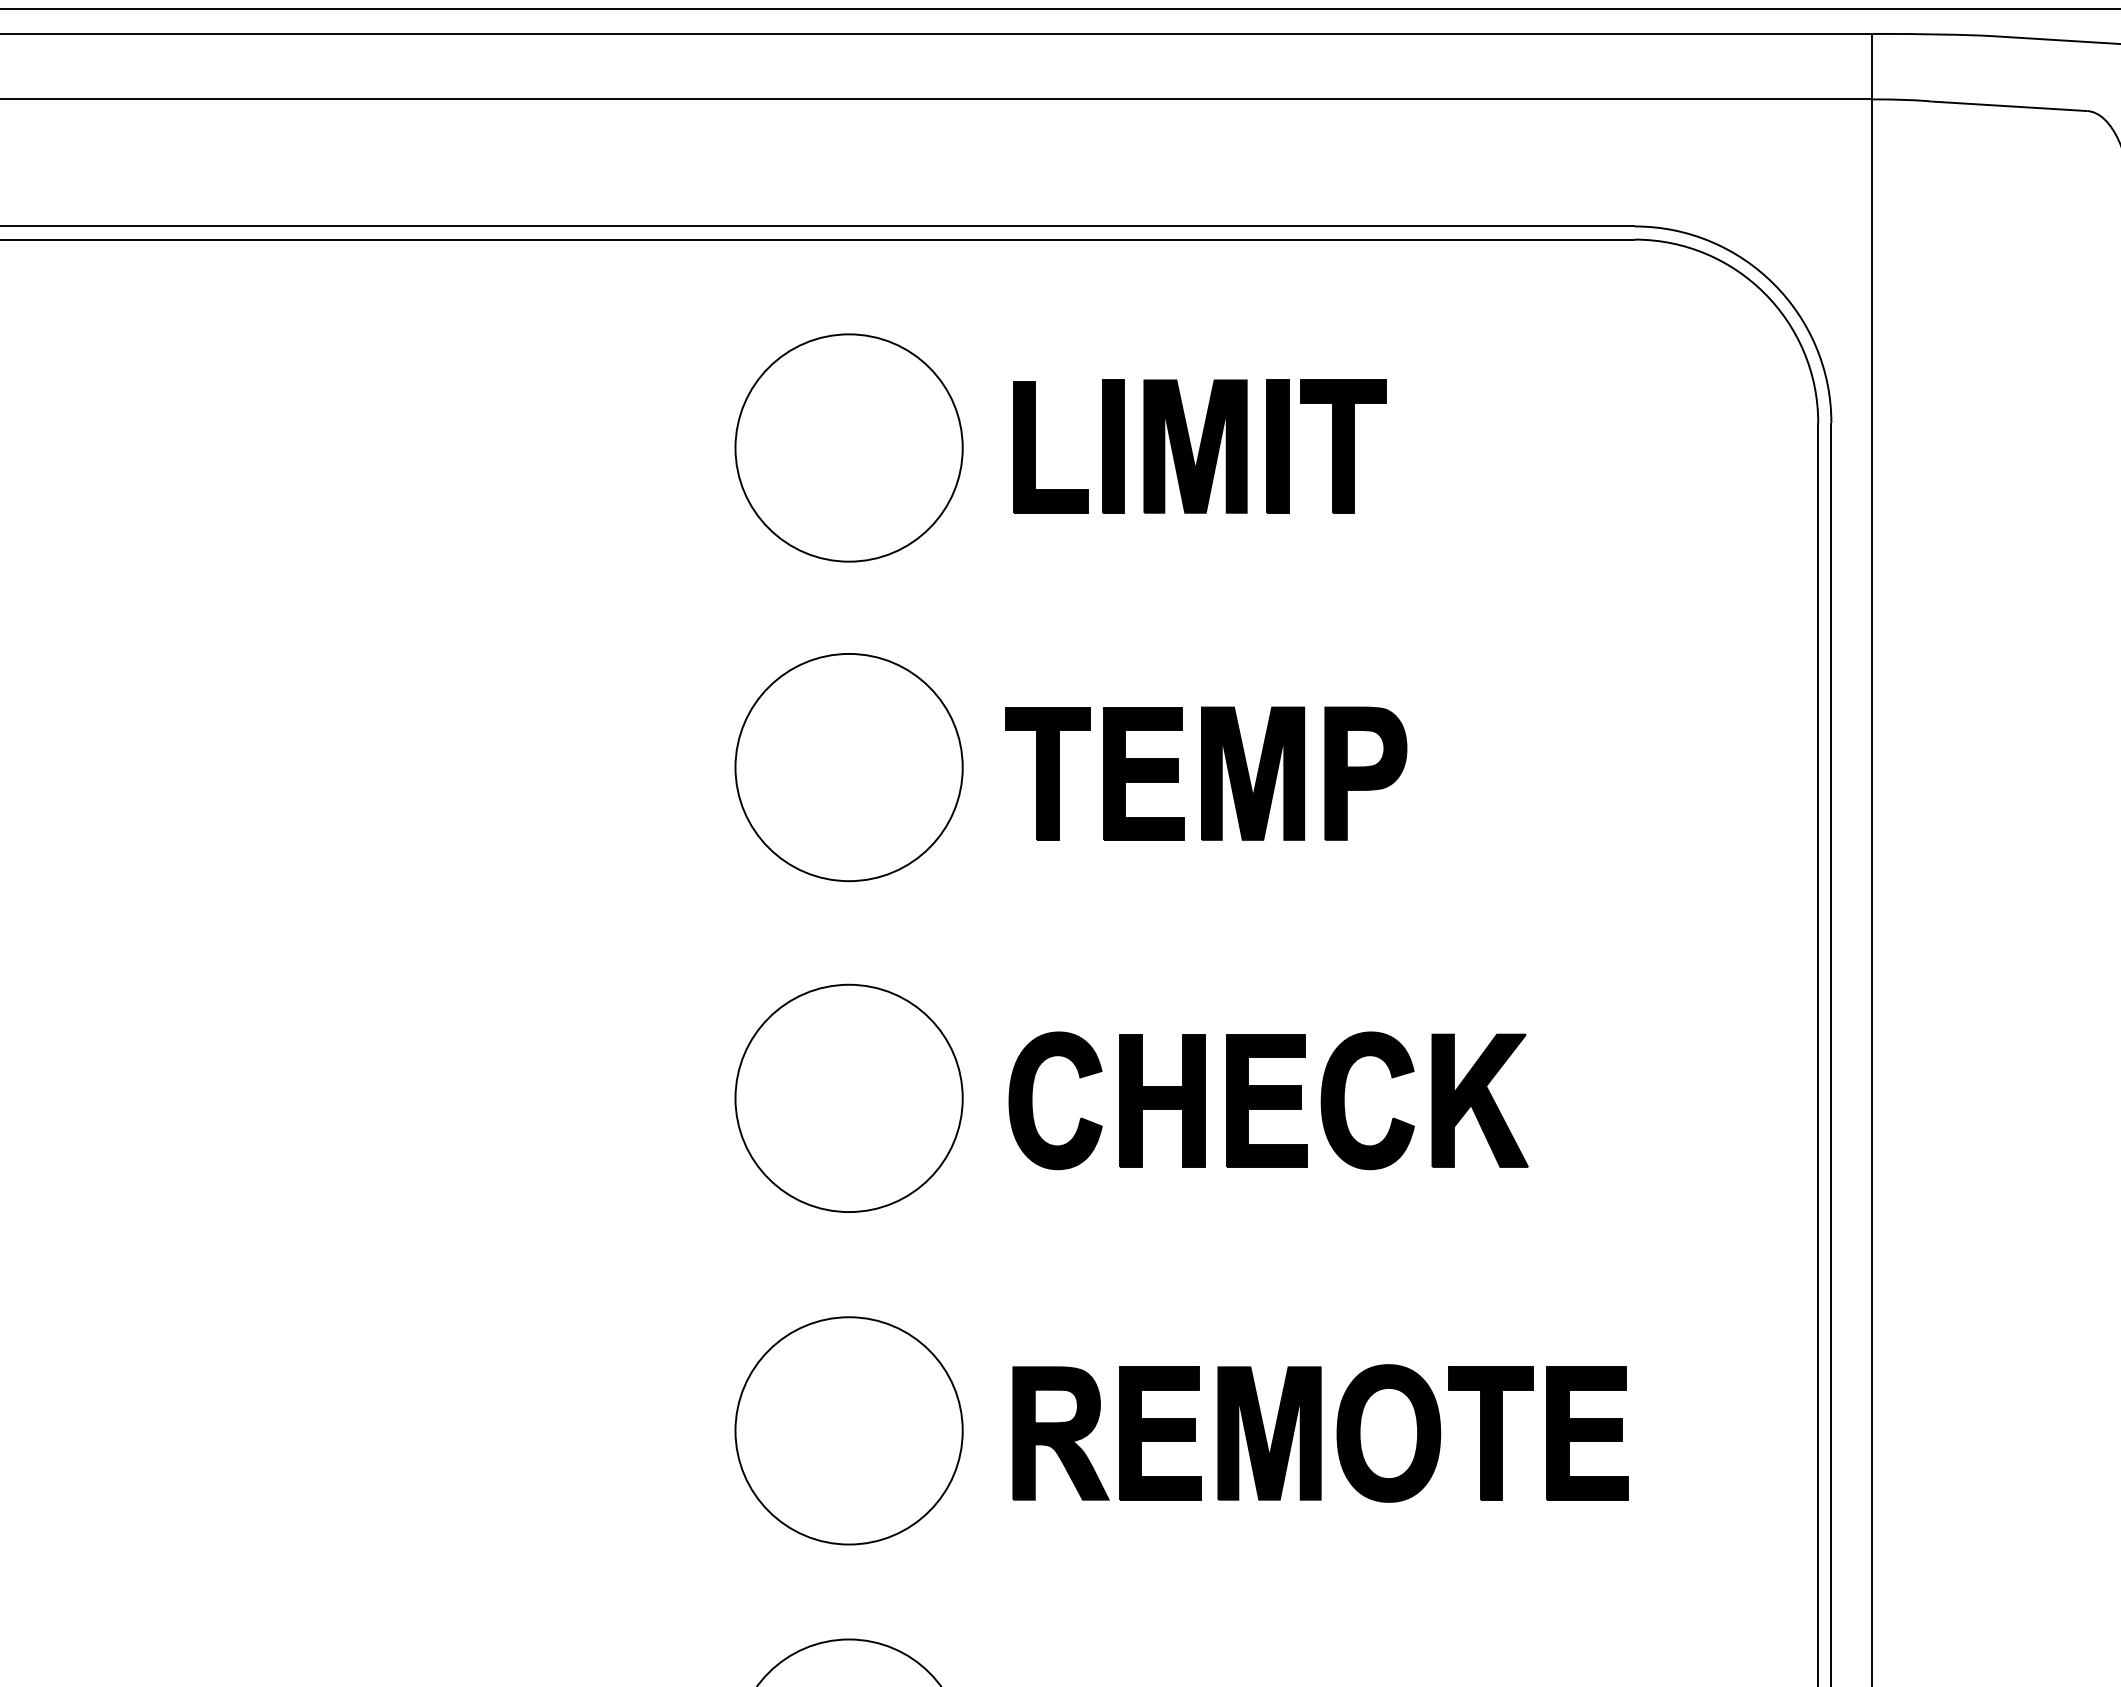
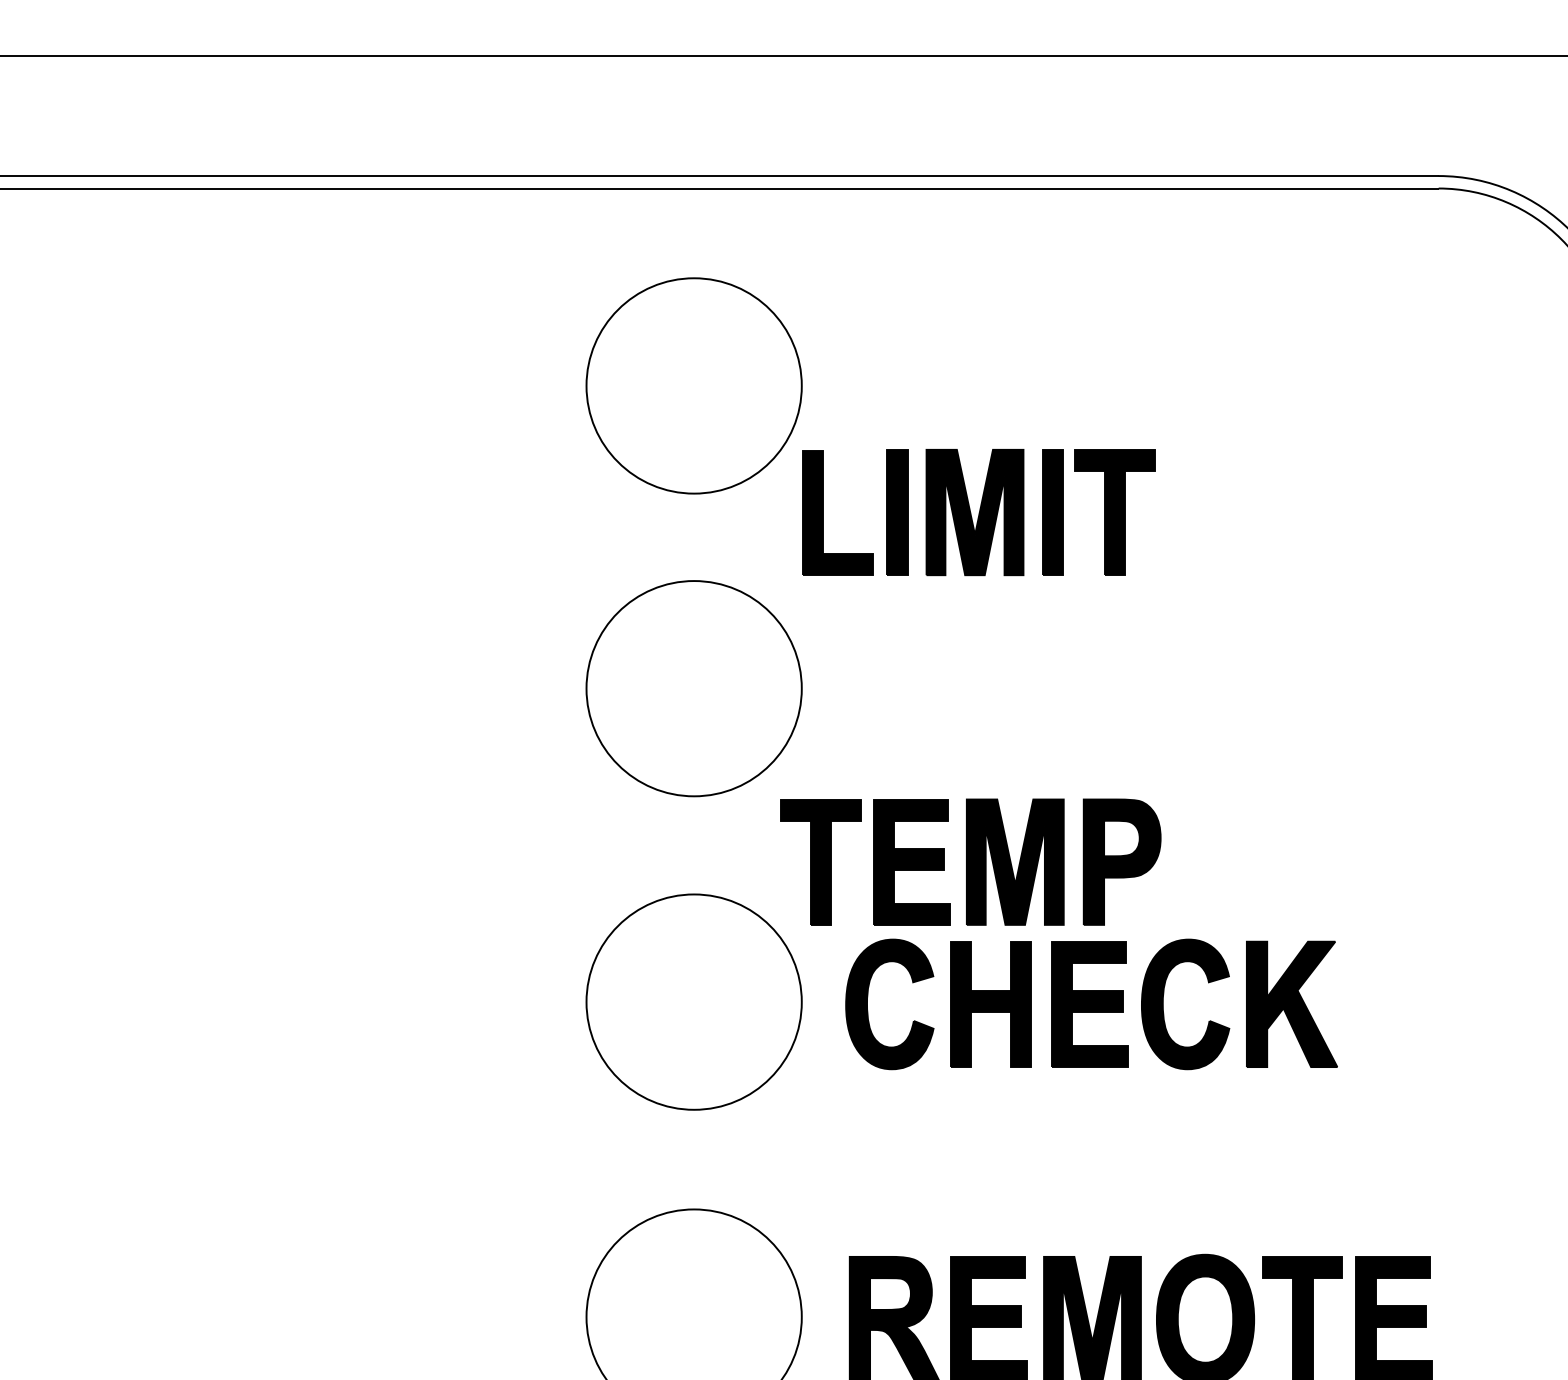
part: (1199, 446) -> (978, 512), moved
part: (1206, 773) -> (971, 862), moved

